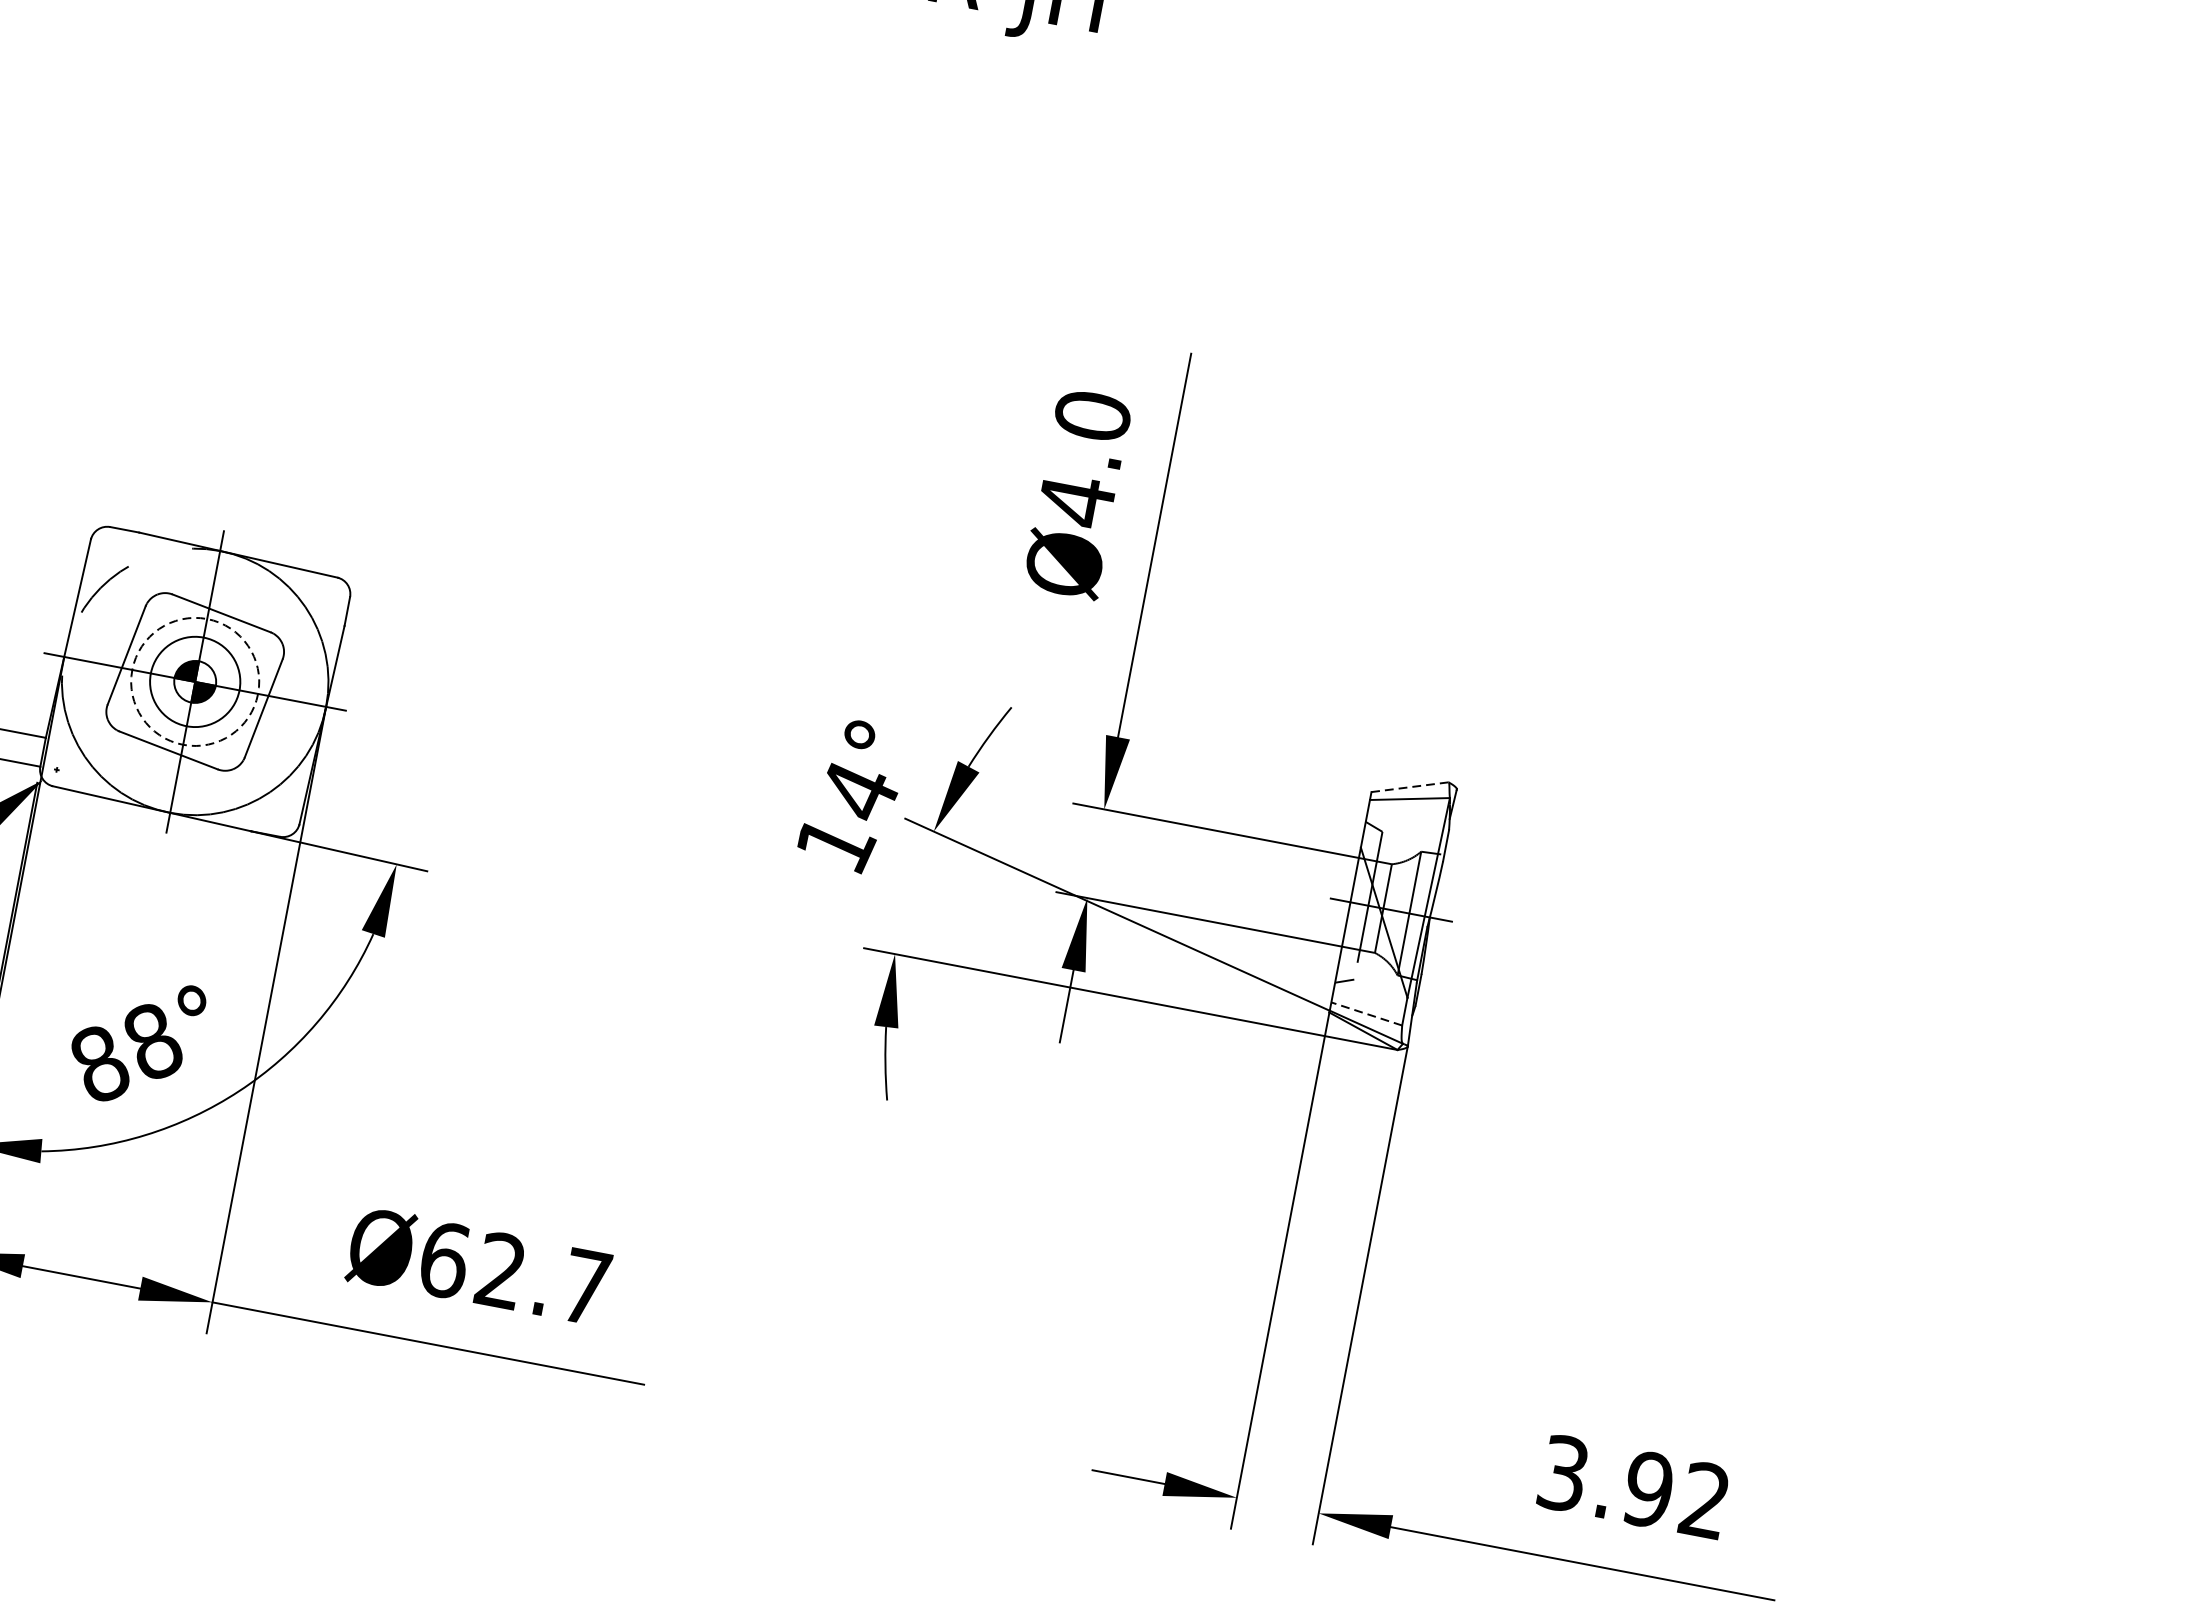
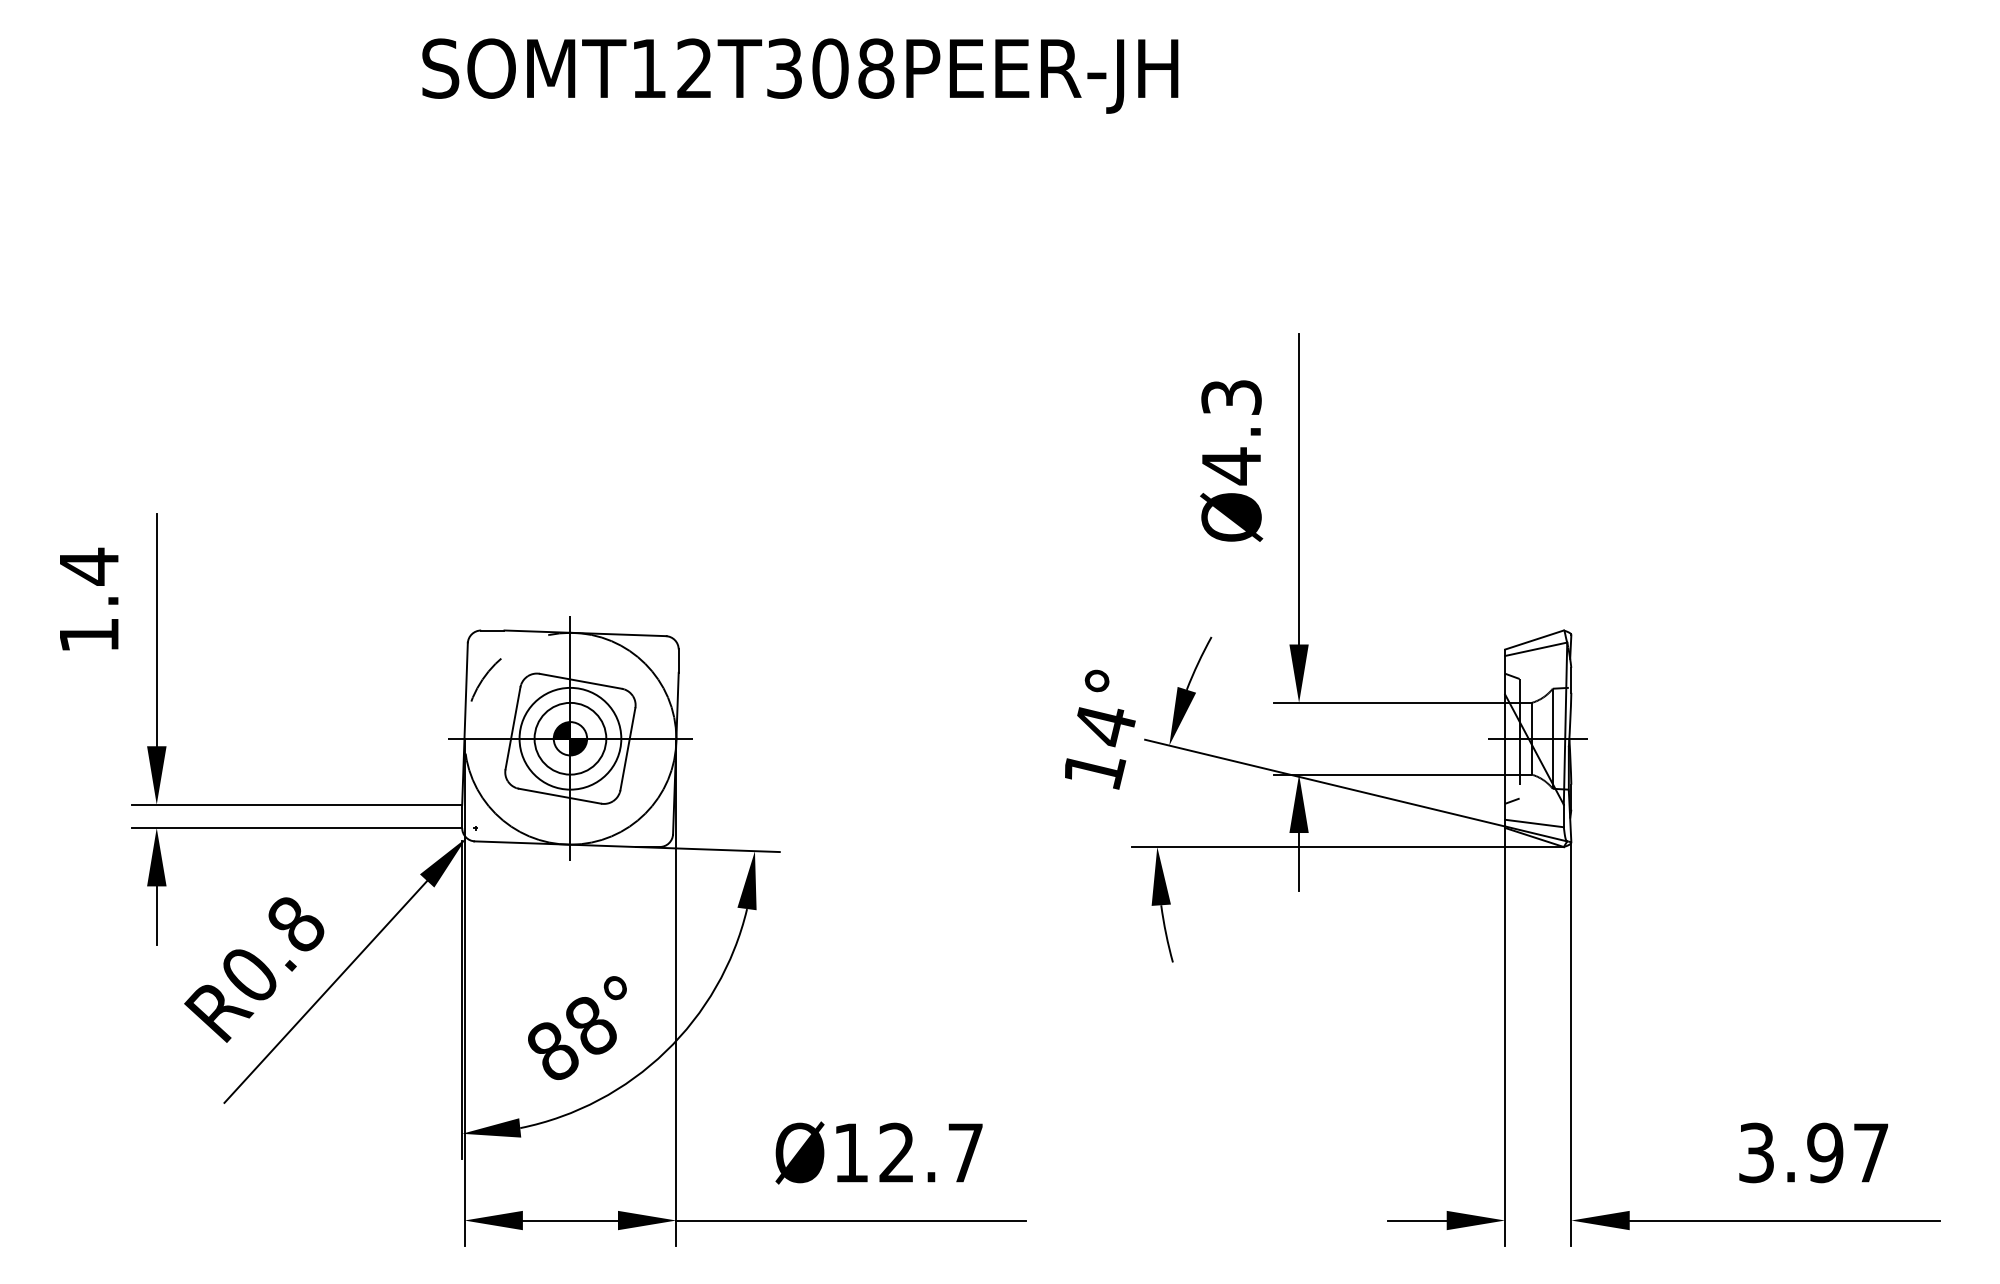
text: (1092, 415) -> (1231, 397), Ø4.0 -> Ø4.3
circle: (195, 681) -> (570, 738), dashed -> solid
line: (1409, 787) -> (1534, 640), dashed -> solid
line: (1366, 1013) -> (1534, 823), dashed -> solid
text: (445, 1259) -> (851, 1152), Ø62.7 -> Ø12.7
text: (1704, 1499) -> (1870, 1152), 3.92 -> 3.97

